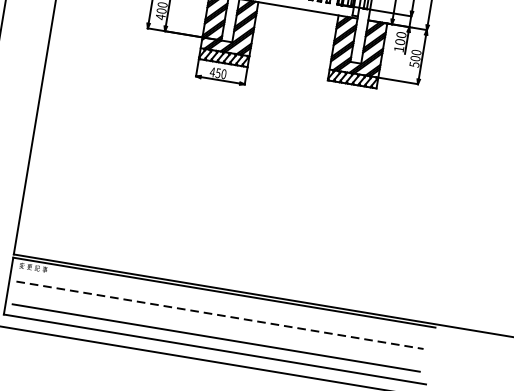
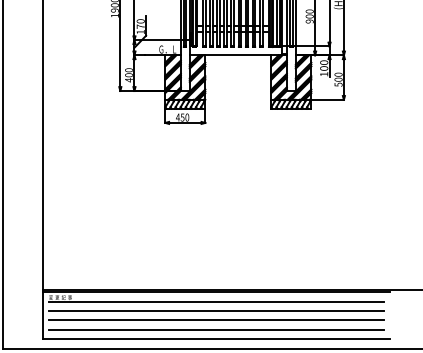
line: (221, 303) -> (215, 301), added
line: (220, 315) -> (216, 311), dashed -> solid
line: (217, 326) -> (215, 320), added

